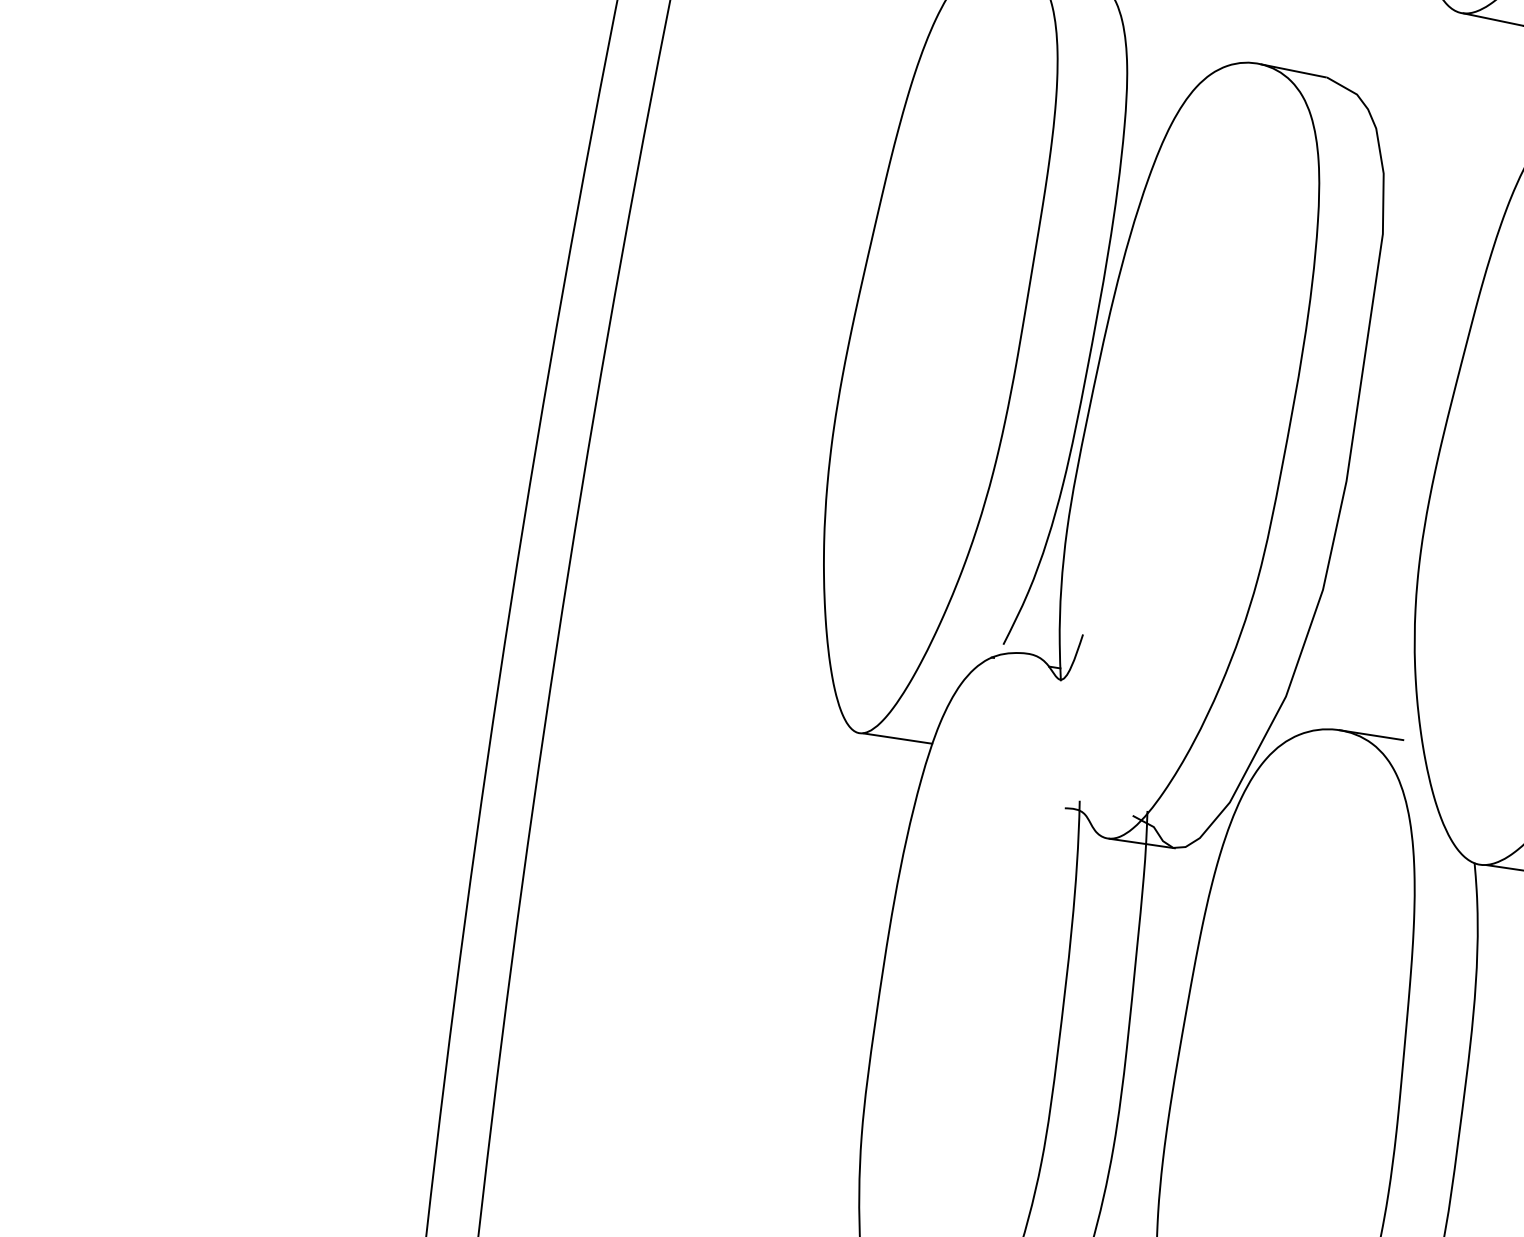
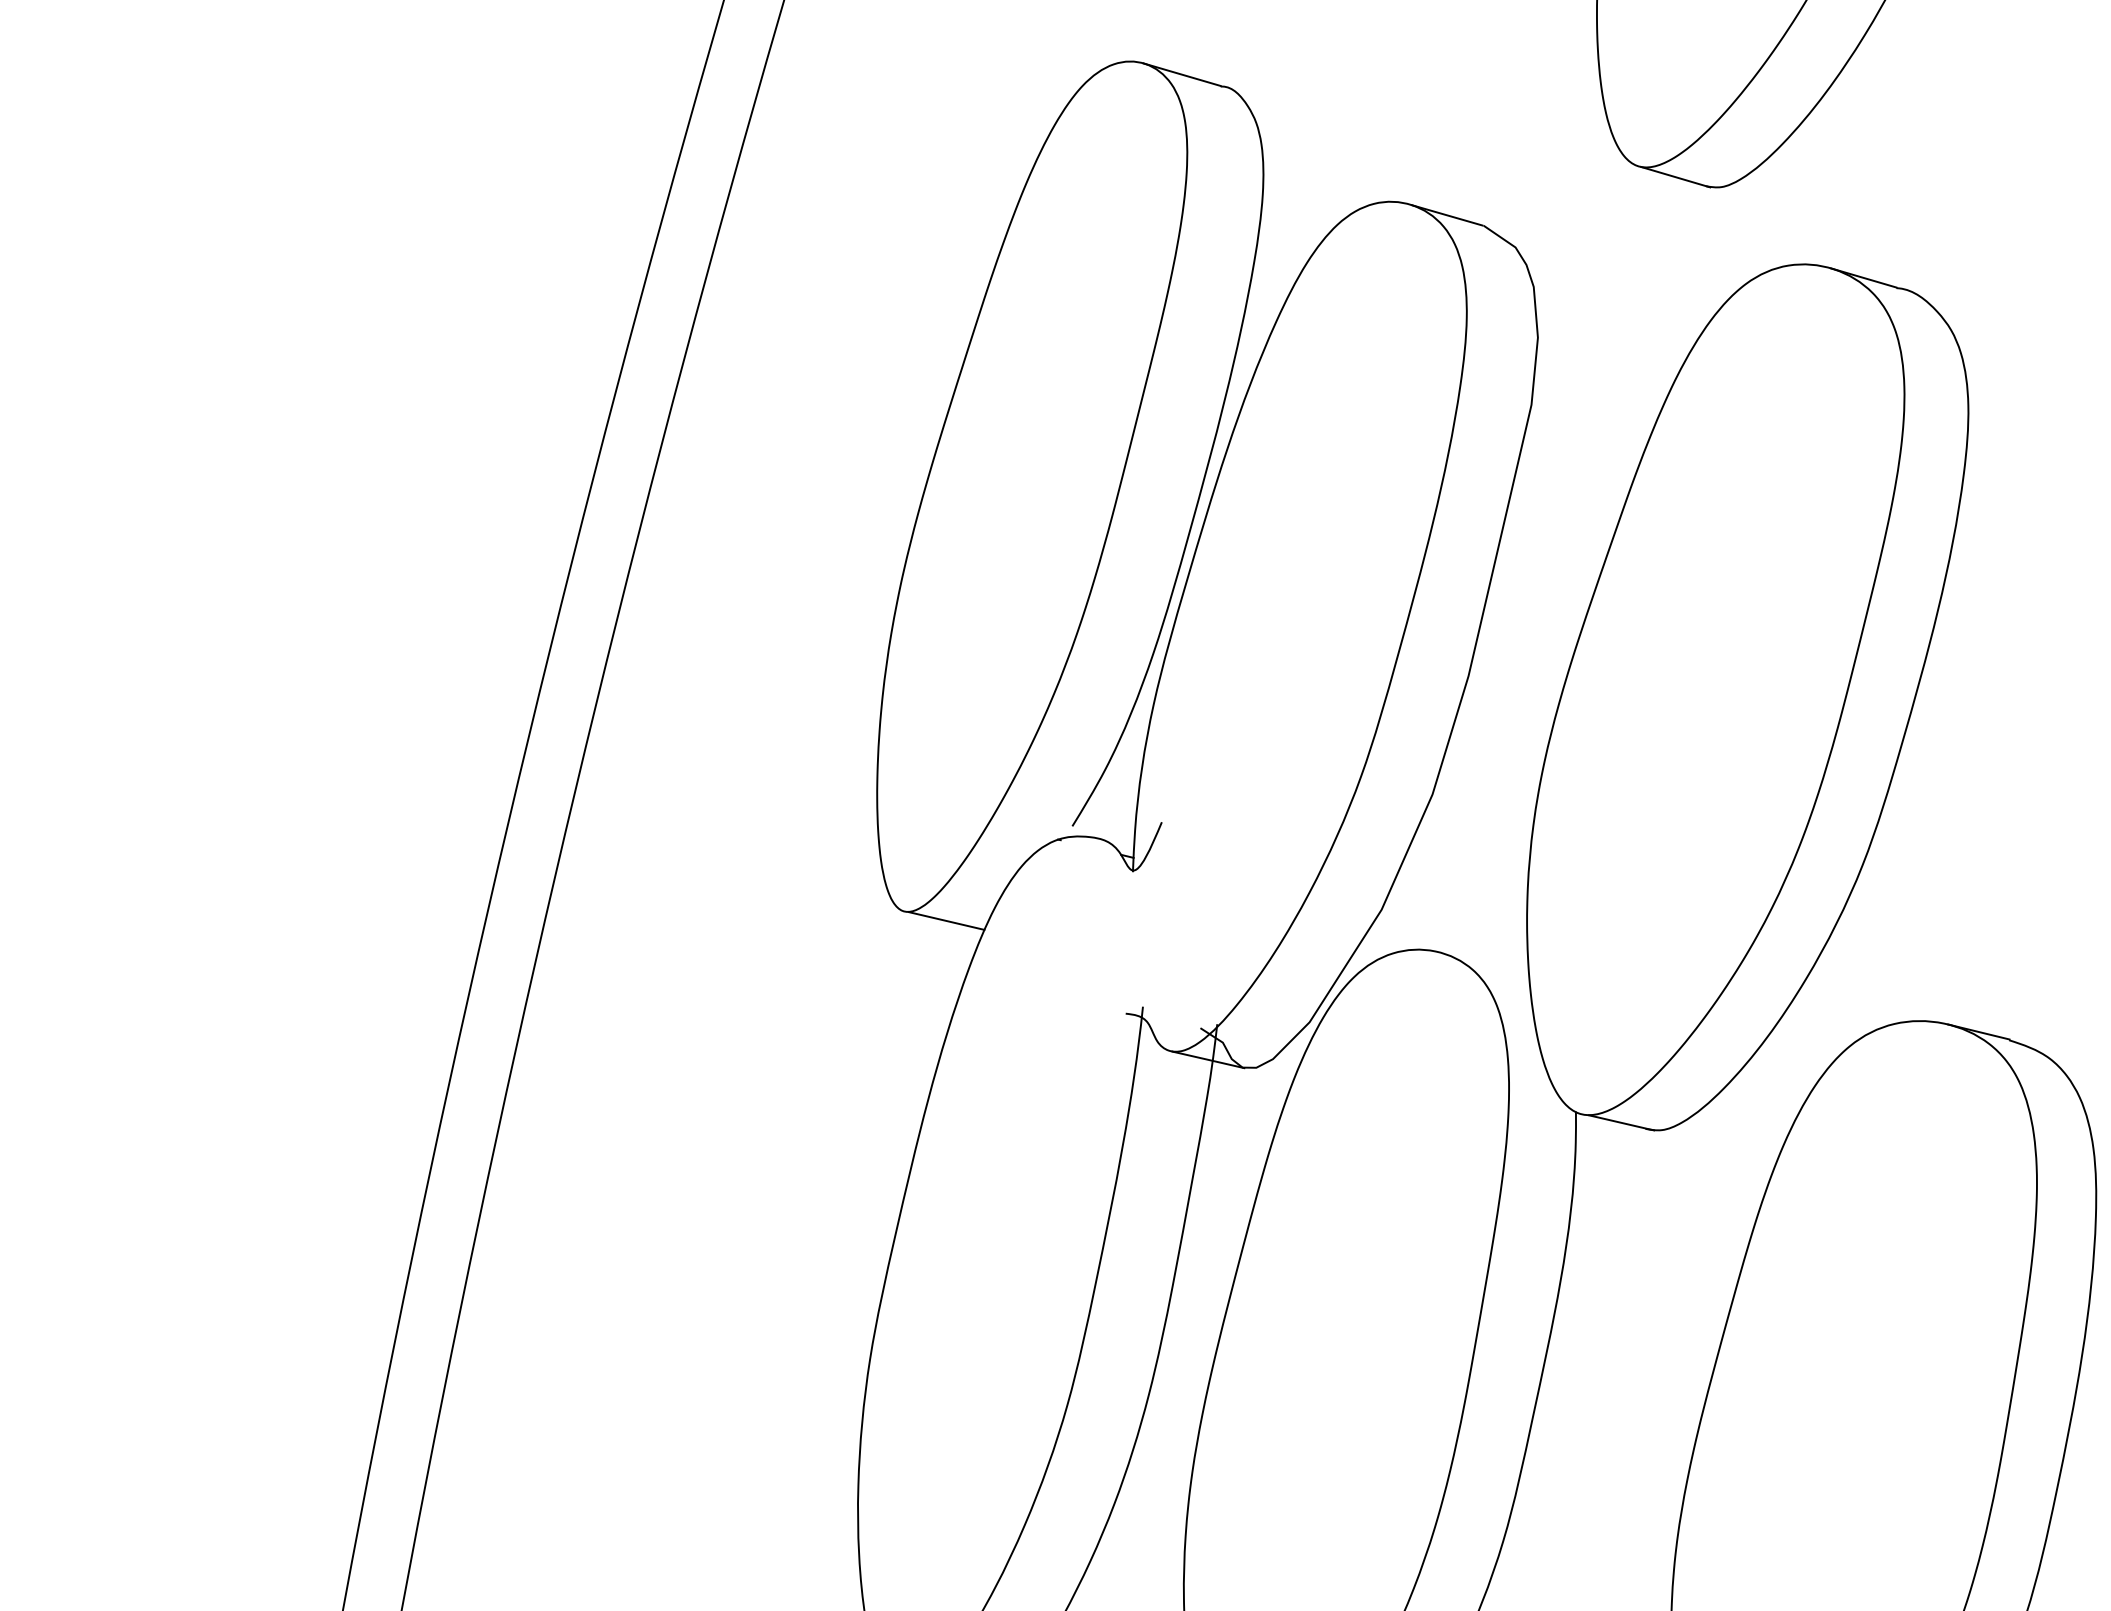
line: (1370, 735) -> (1472, 960), removed

